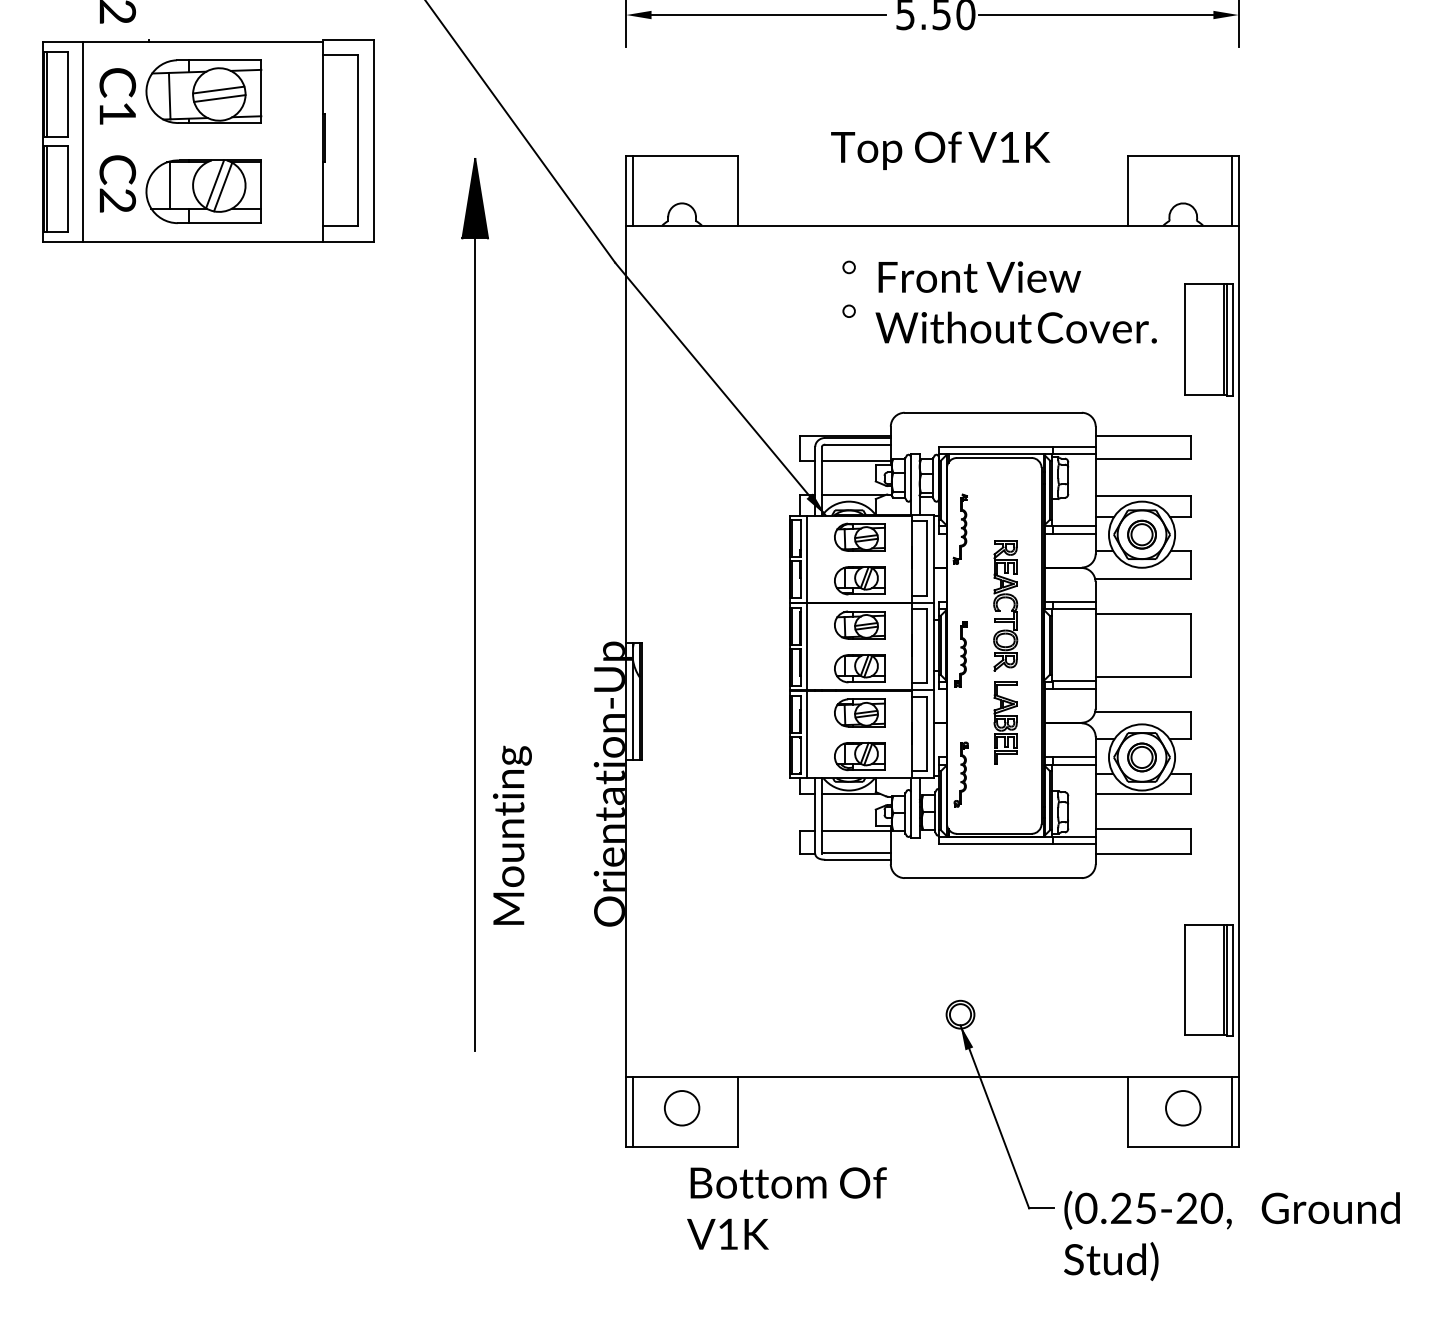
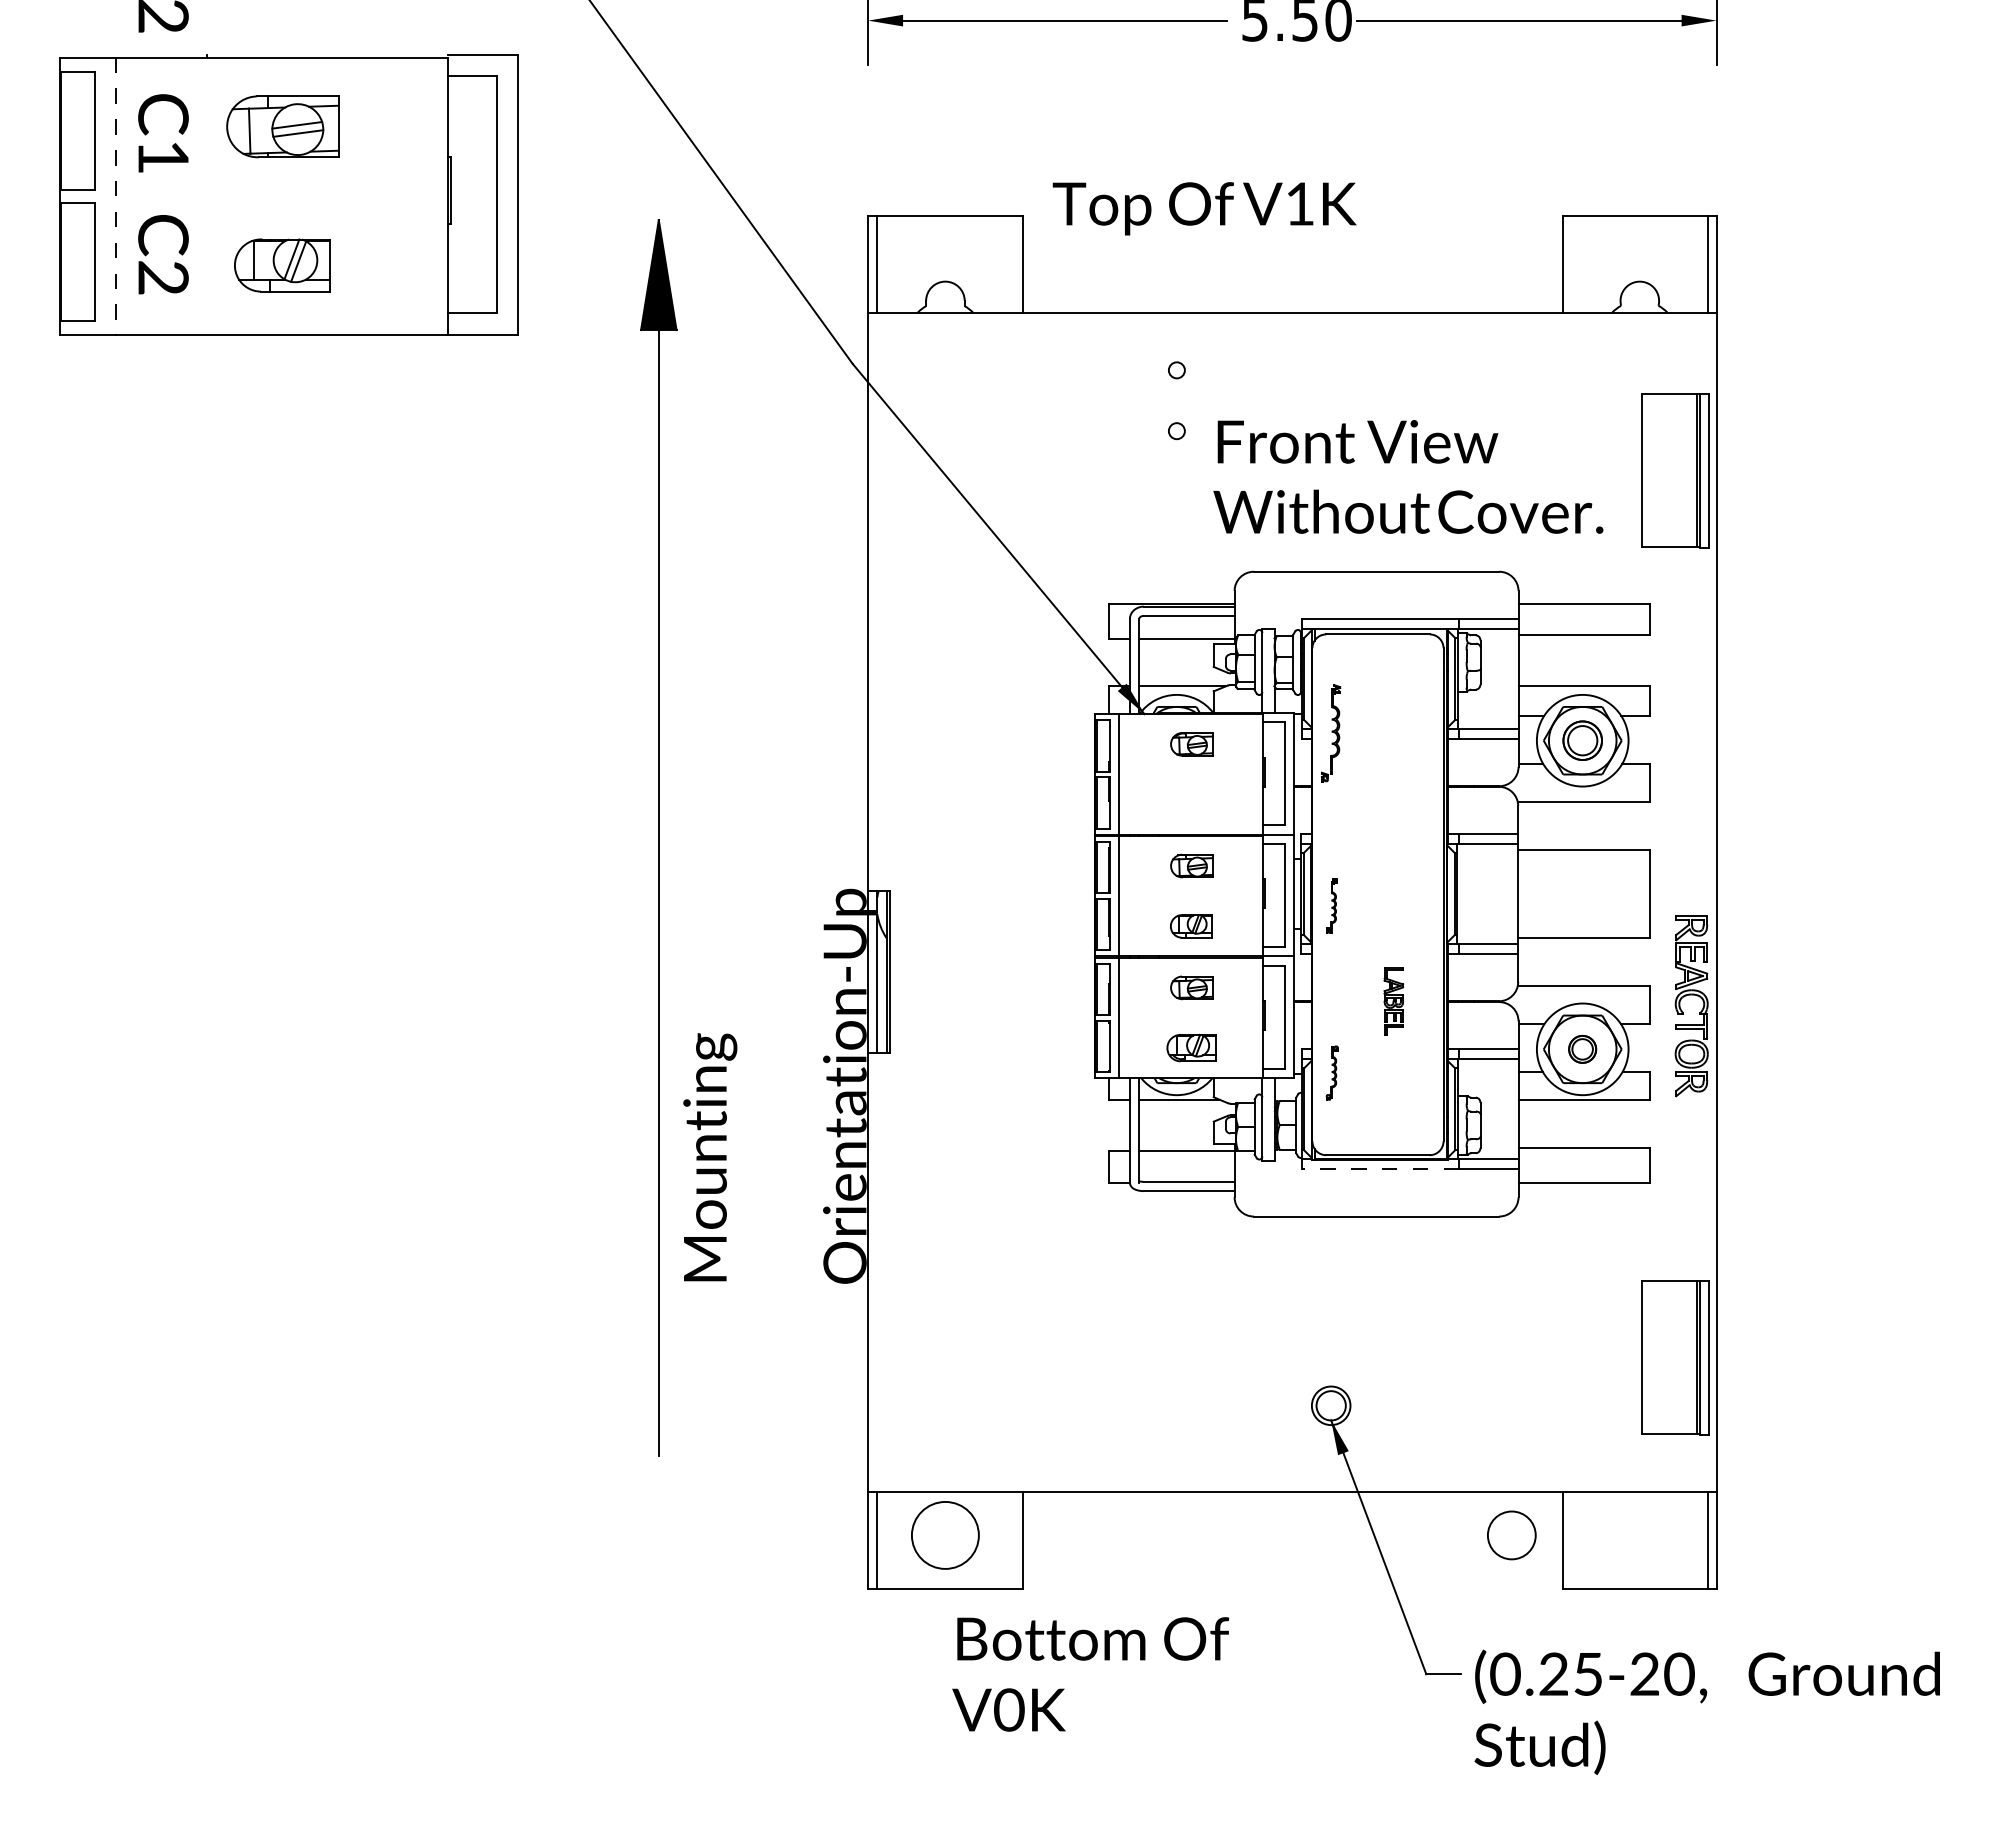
part: (203, 91) -> (282, 126), size x0.7
line: (47, 94) -> (65, 130), removed
line: (83, 141) -> (115, 196), solid -> dashed
text: (940, 150) -> (1204, 208), moved
line: (47, 188) -> (65, 261), removed
part: (203, 191) -> (282, 265), size x0.6
text: (1016, 302) -> (1408, 476), moved
part: (859, 537) -> (1191, 744), size x0.6
part: (859, 580) -> (1191, 804), removed
part: (998, 608) -> (1682, 1010), moved
part: (859, 624) -> (1191, 865), size x0.6
part: (960, 653) -> (1331, 905), size x0.6
part: (859, 668) -> (1191, 926), size x0.6
part: (859, 712) -> (1191, 987), size x0.6
part: (1005, 722) -> (1393, 1001), size x0.6
part: (859, 756) -> (1191, 1047), size x0.7
part: (1141, 757) -> (1582, 1049), size x0.7
part: (961, 774) -> (1332, 1072), size x0.6
line: (996, 844) -> (1380, 1169), solid -> dashed
circle: (682, 1108) -> (945, 1535), size x1.4
circle: (1183, 1108) -> (1511, 1535), moved
text: (728, 1233) -> (1009, 1709), V1K -> V0K

